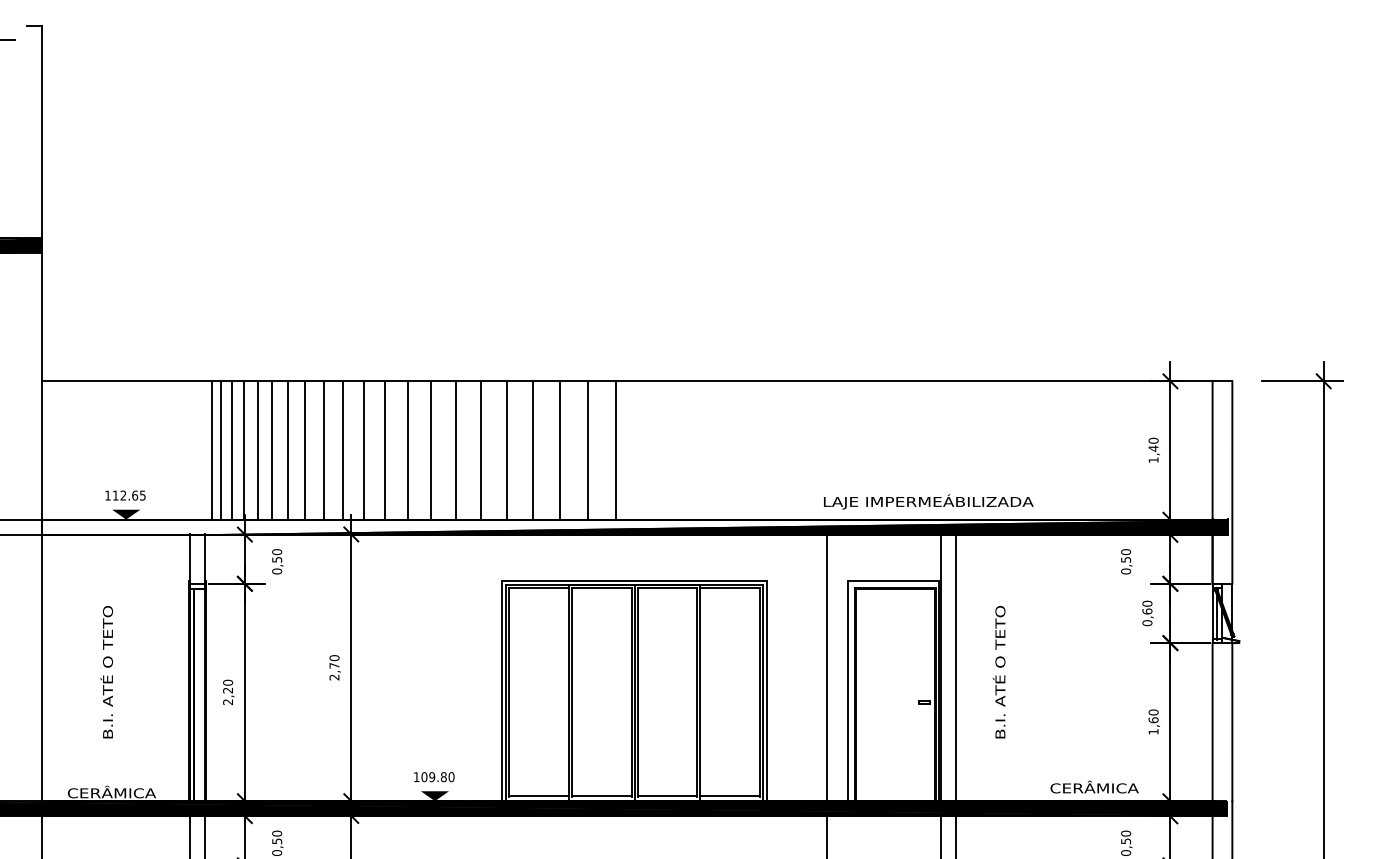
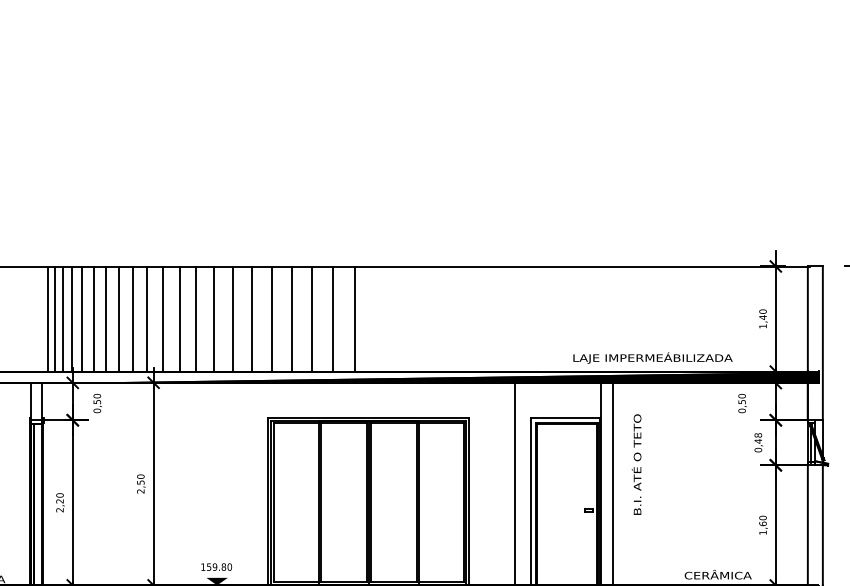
text: (928, 501) -> (652, 357), moved
text: (1147, 607) -> (758, 438), 0,60 -> 0,48
text: (334, 665) -> (140, 482), 2,70 -> 2,50
text: (998, 672) -> (636, 464), moved
text: (424, 777) -> (209, 567), 109.80 -> 159.80

